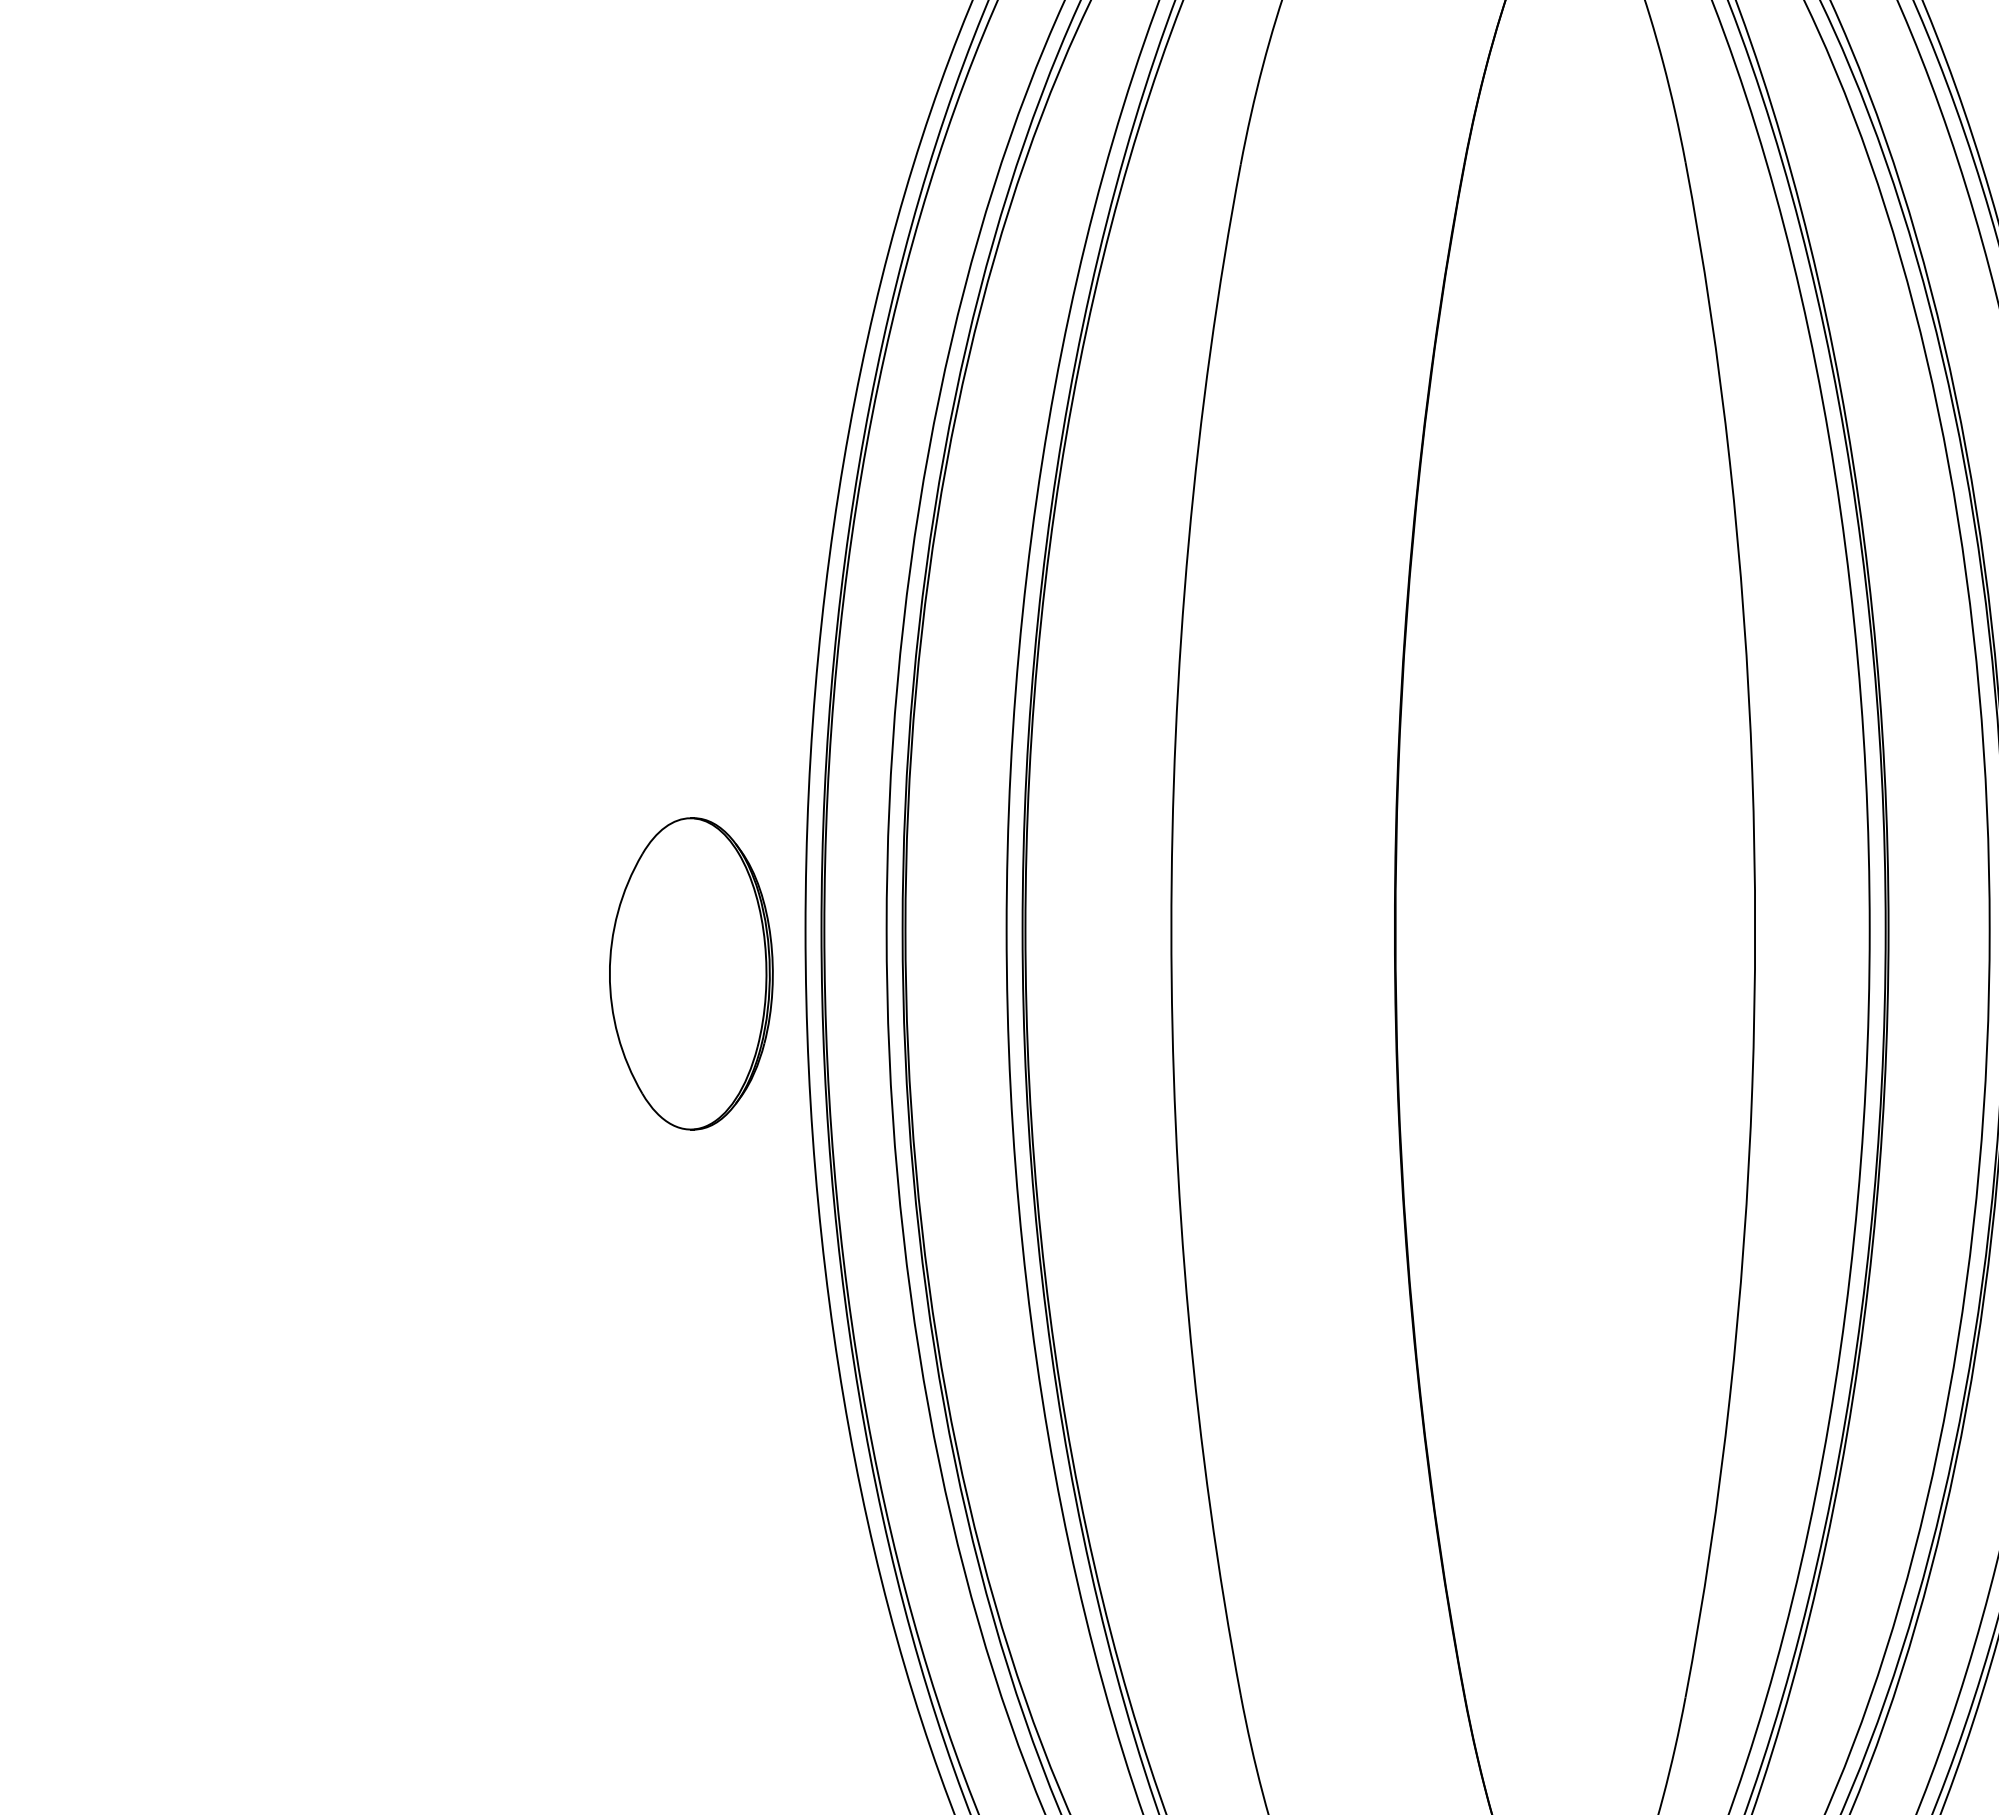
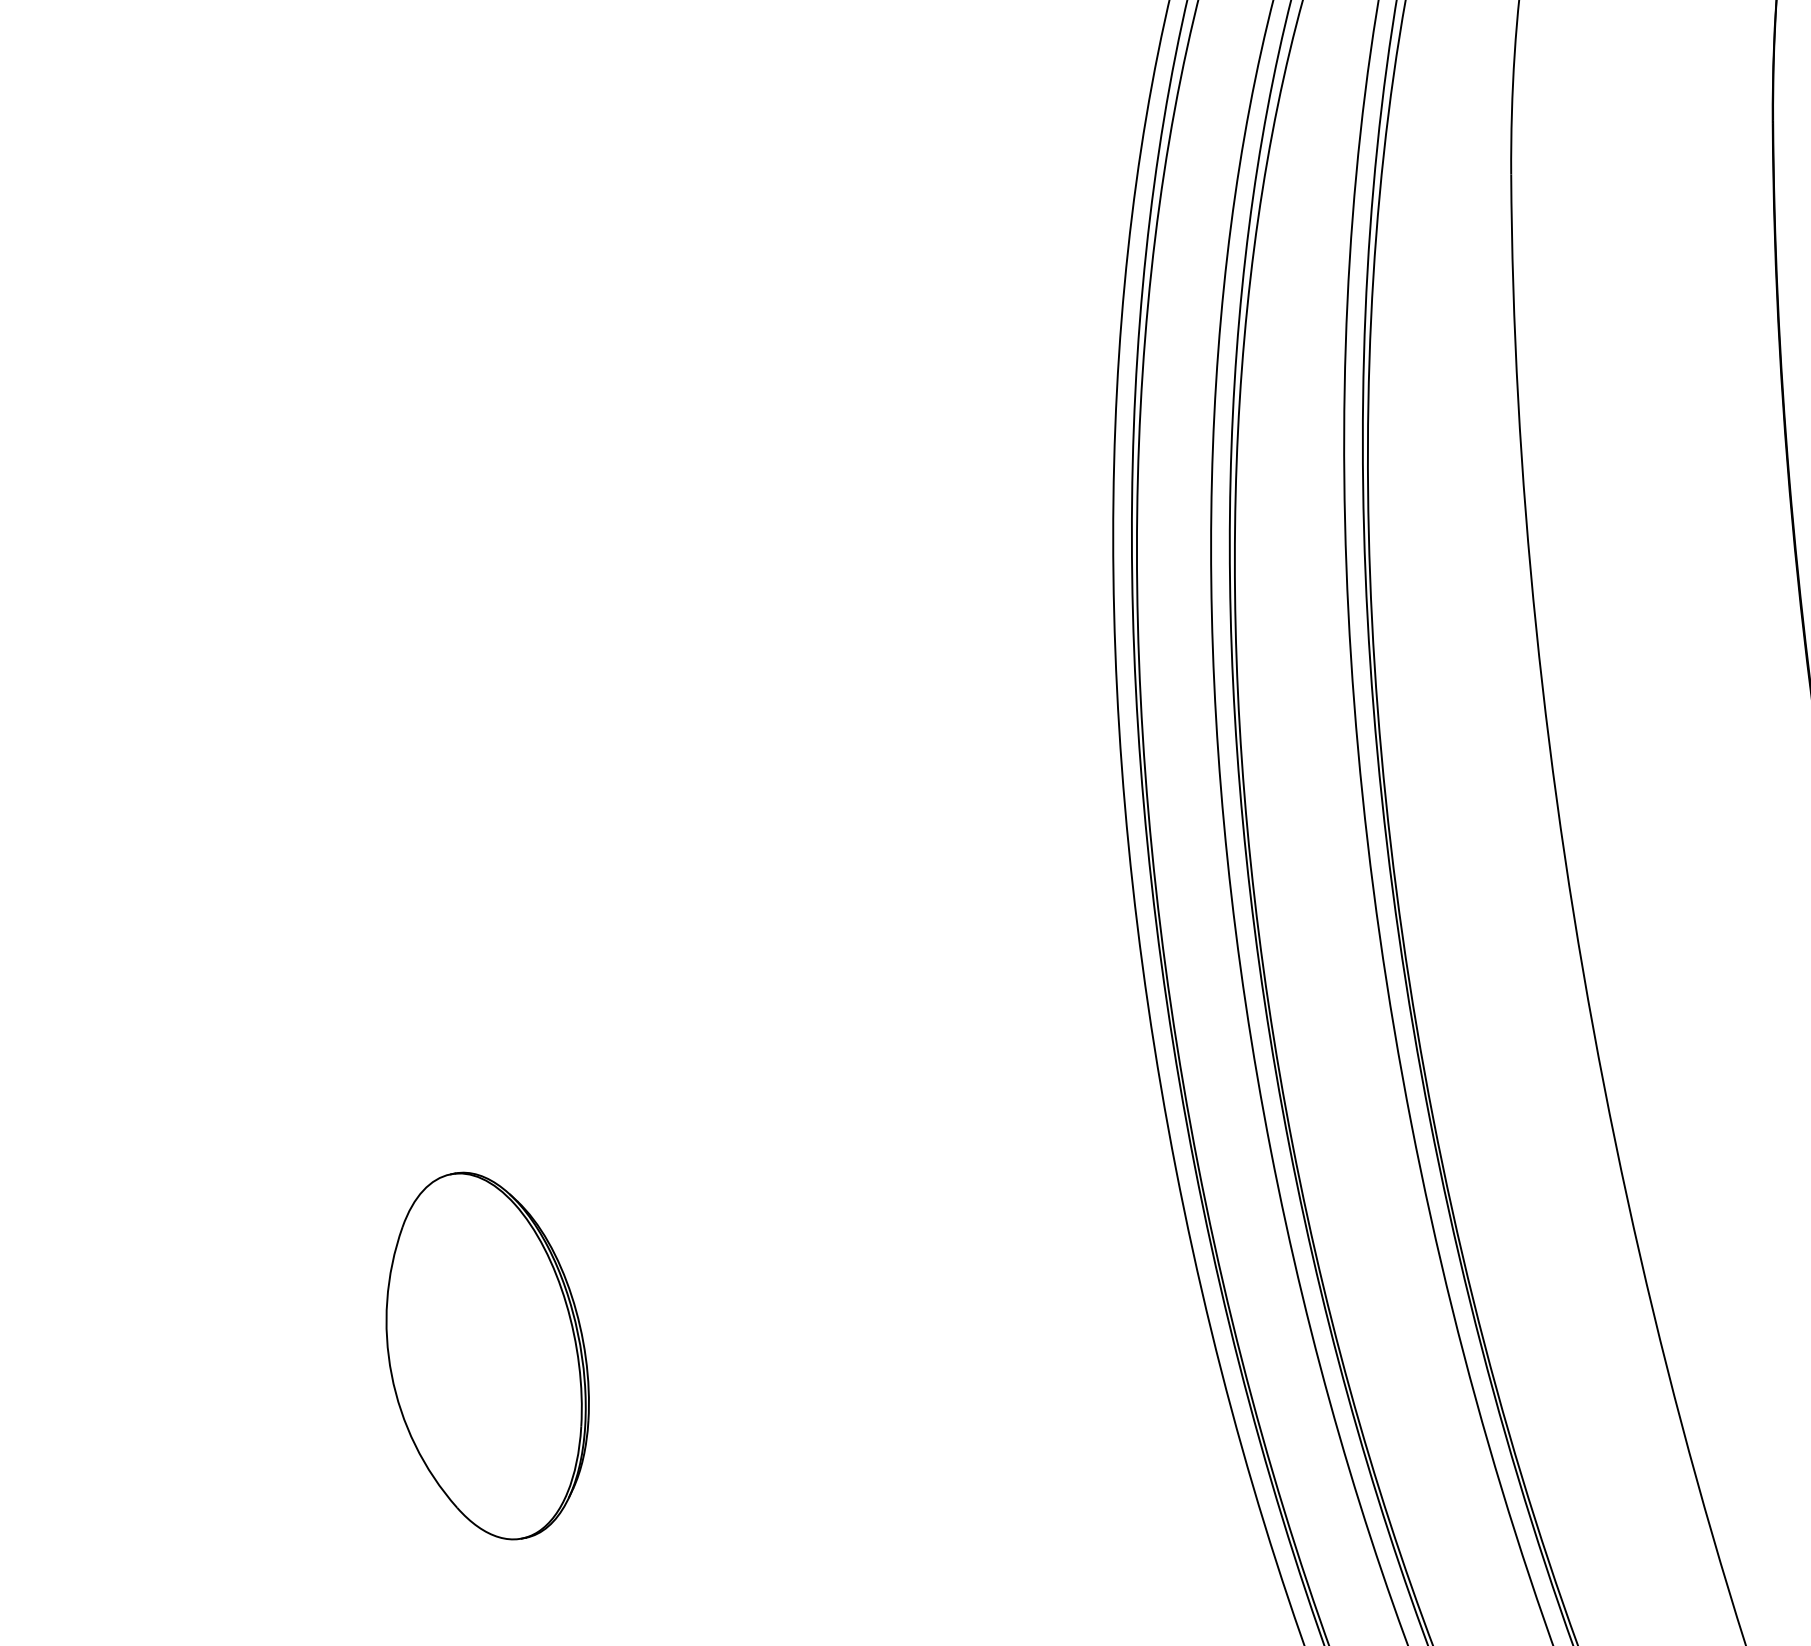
part: (691, 973) -> (487, 1355), moved

